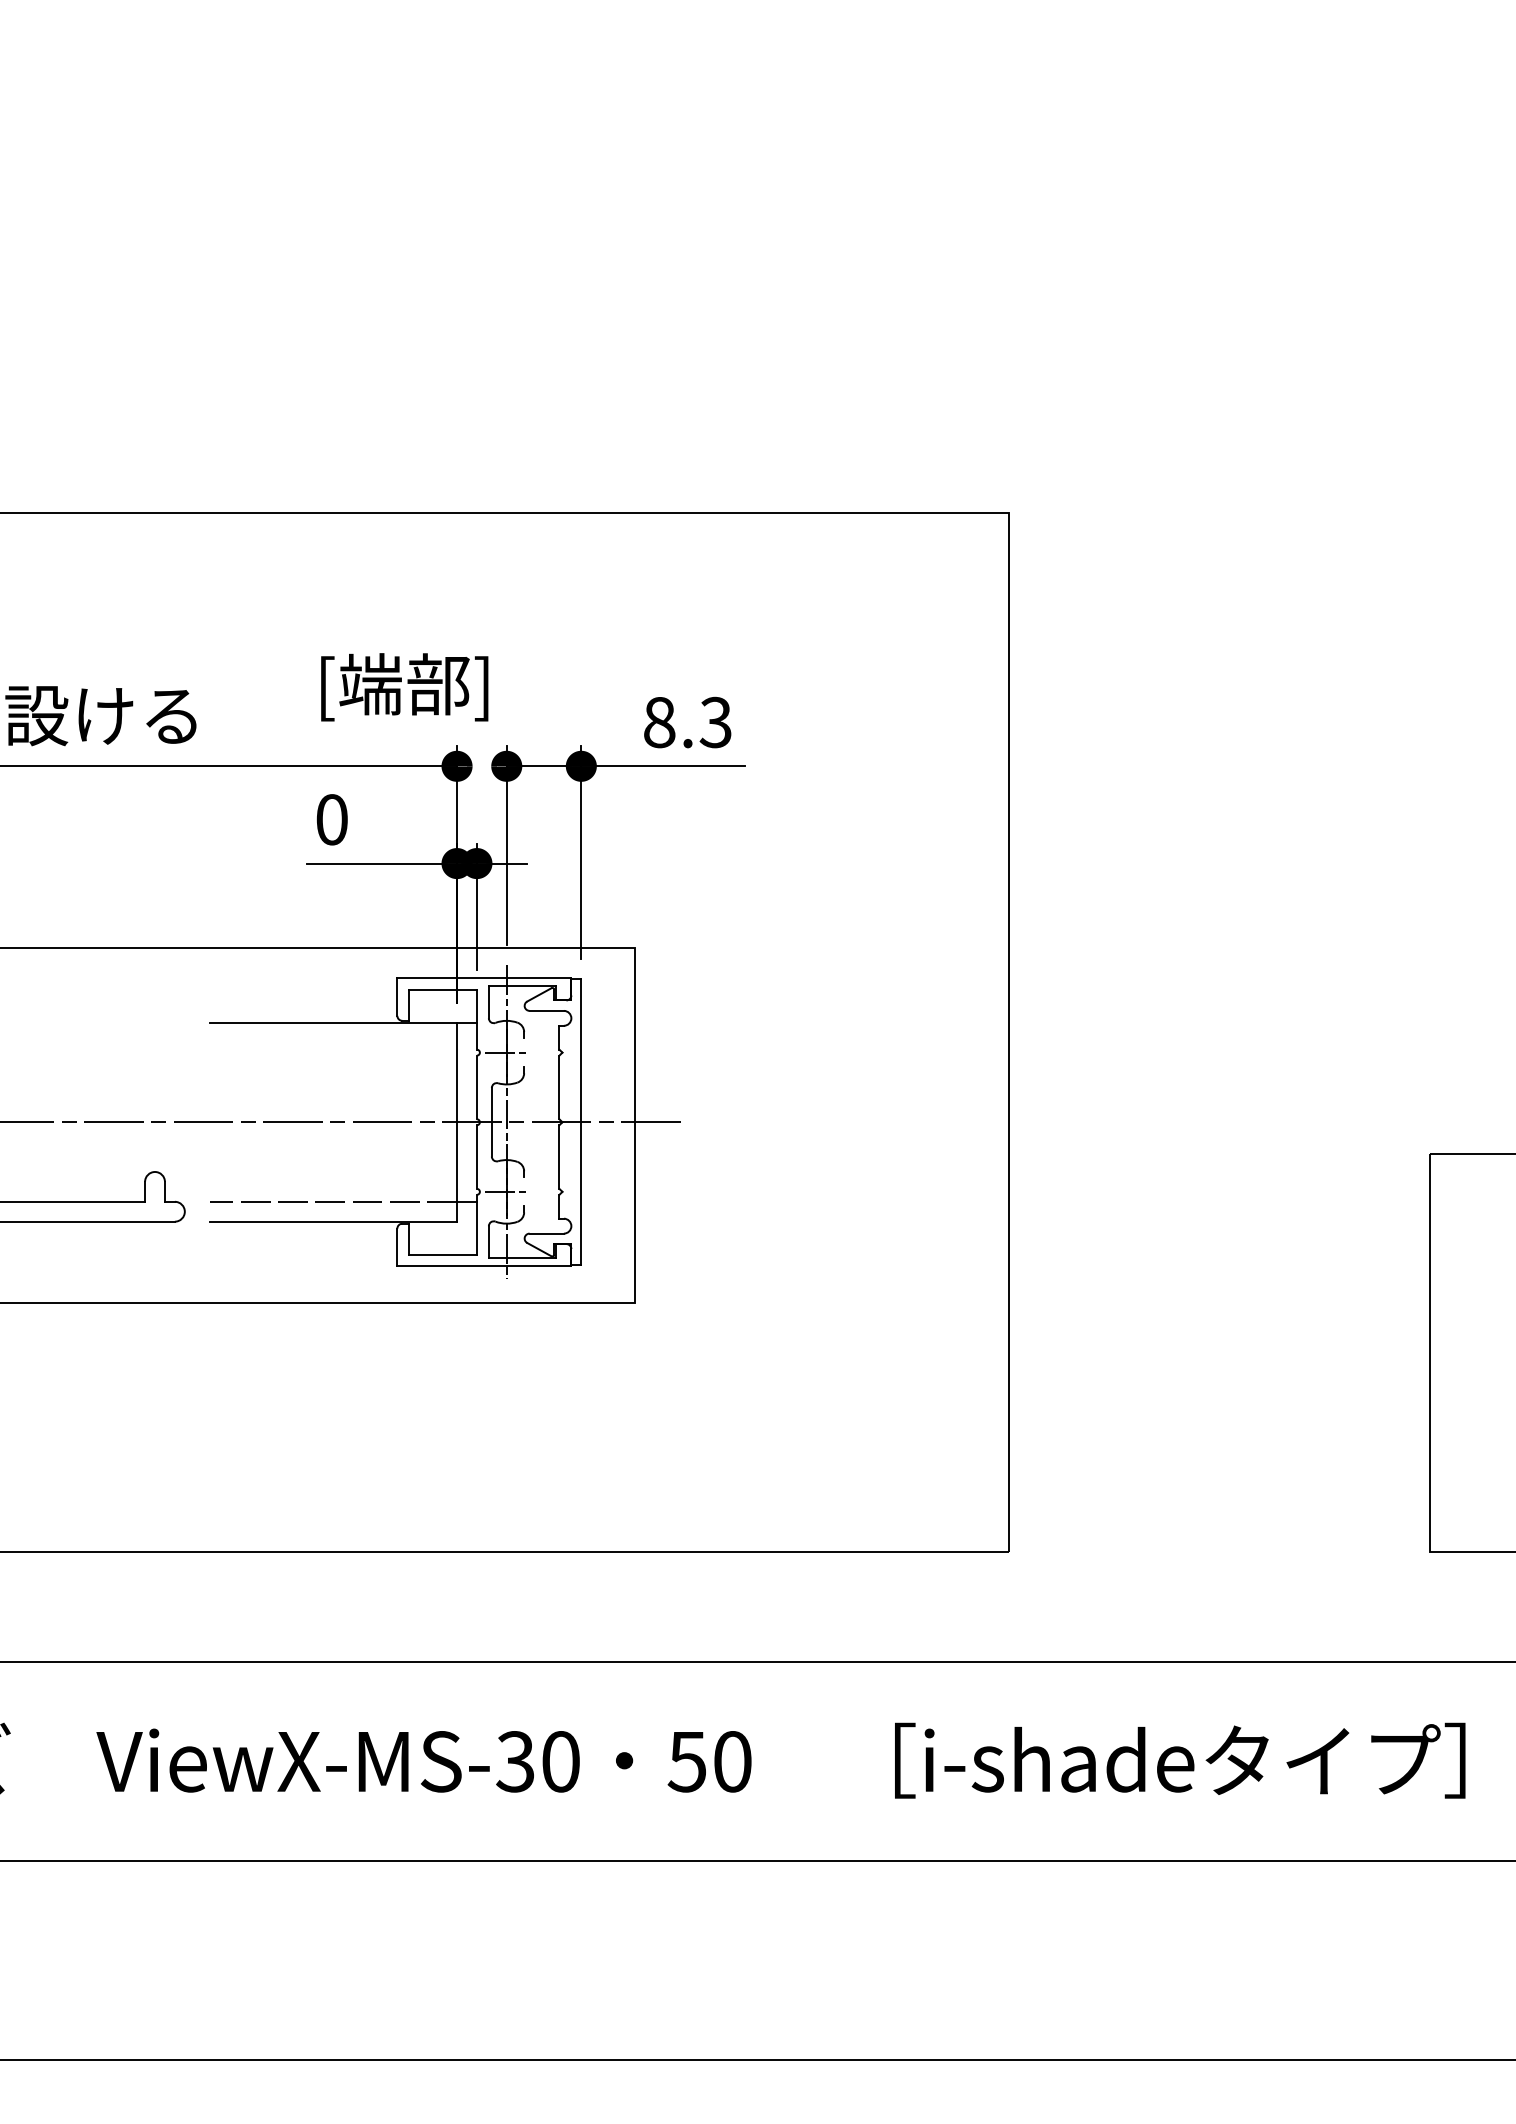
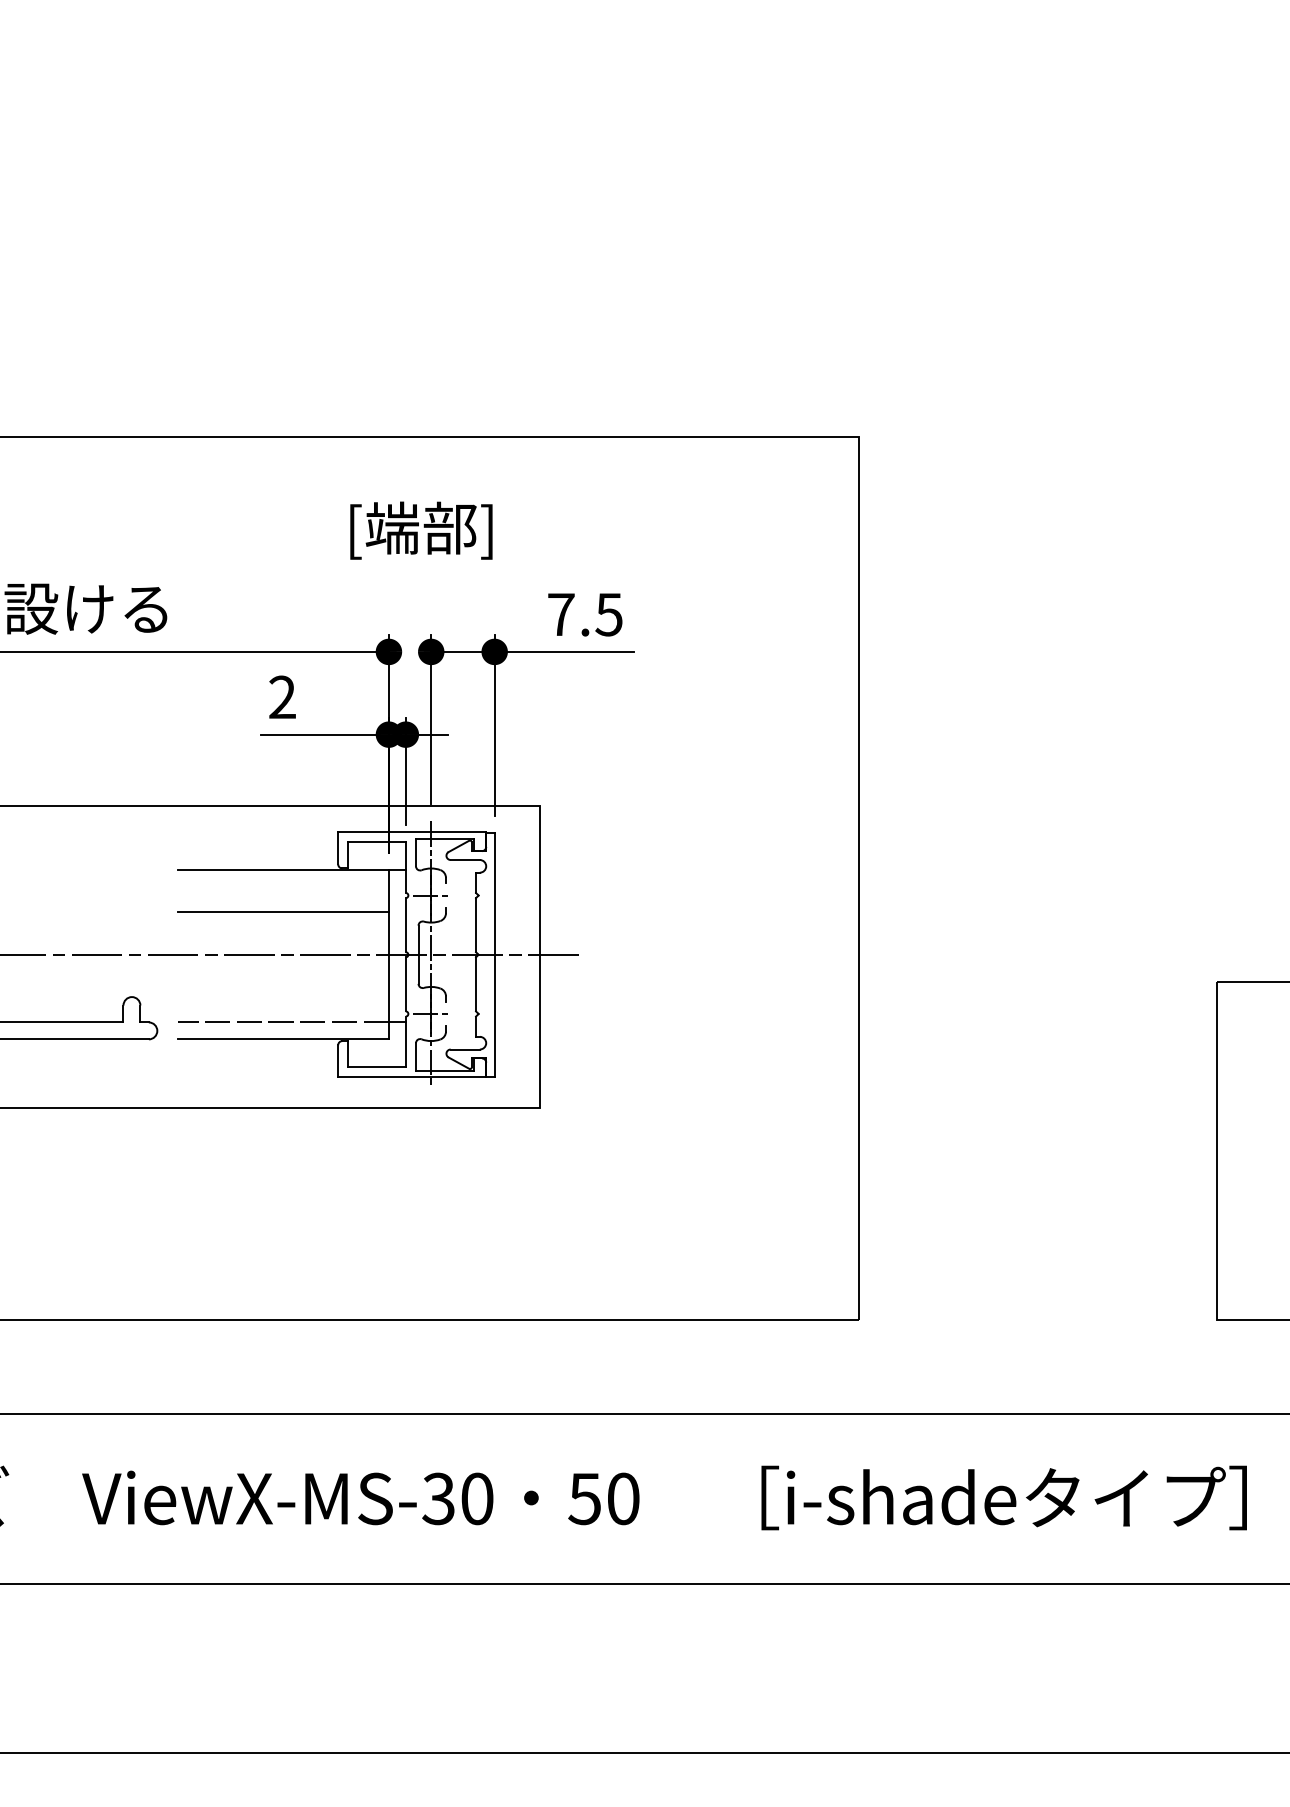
text: (404, 687) -> (421, 530), moved
text: (688, 722) -> (585, 614), 8.3 -> 7.5
text: (331, 819) -> (282, 697), 0 -> 2
line: (333, 1072) -> (283, 912), added

